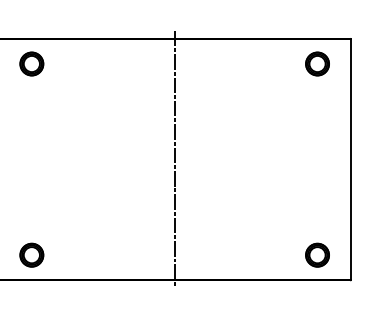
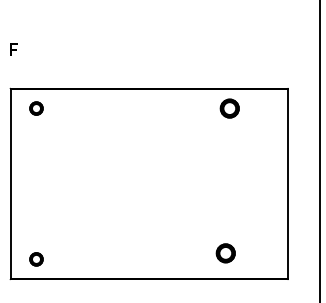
part: (31, 63) -> (36, 108), size x0.7
part: (317, 63) -> (229, 108), moved
line: (175, 159) -> (149, 183), removed
part: (31, 255) -> (36, 259), size x0.7
part: (317, 255) -> (225, 253), moved

